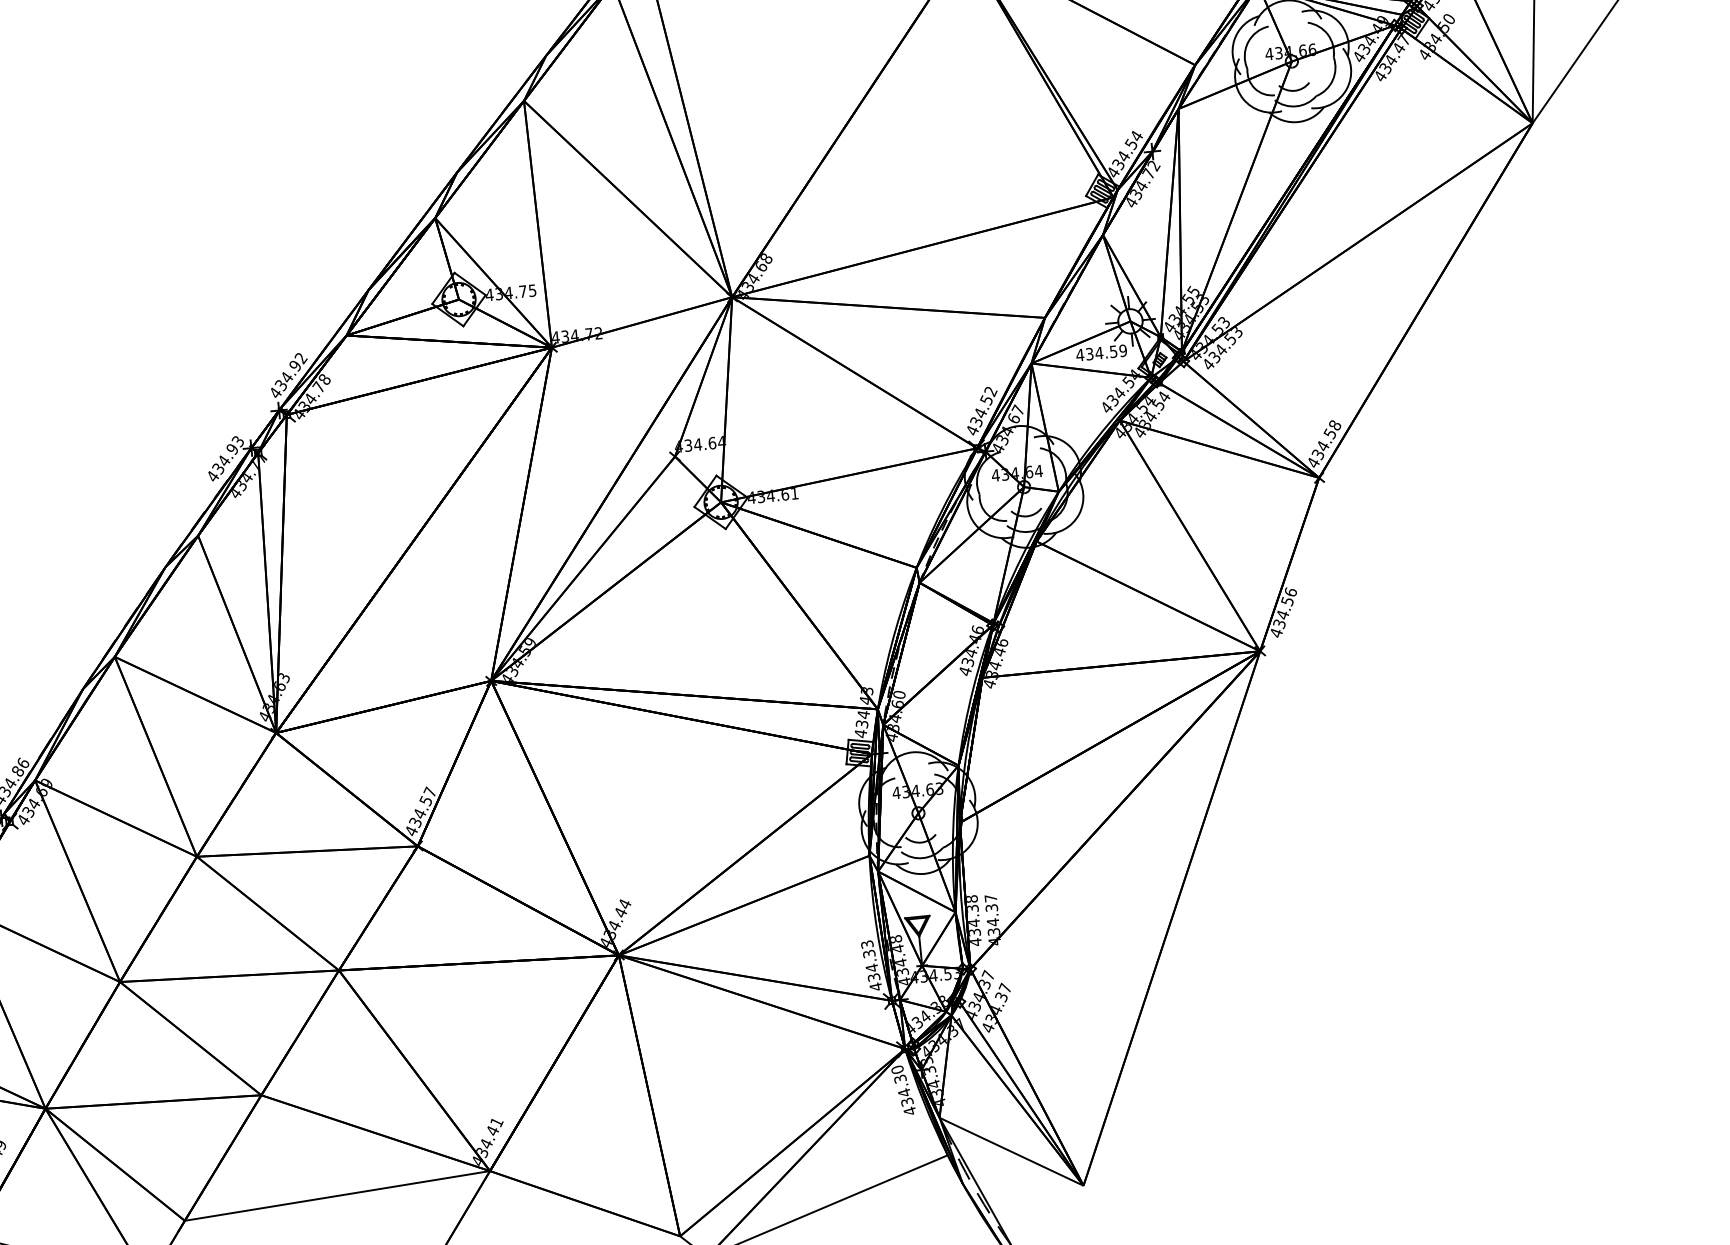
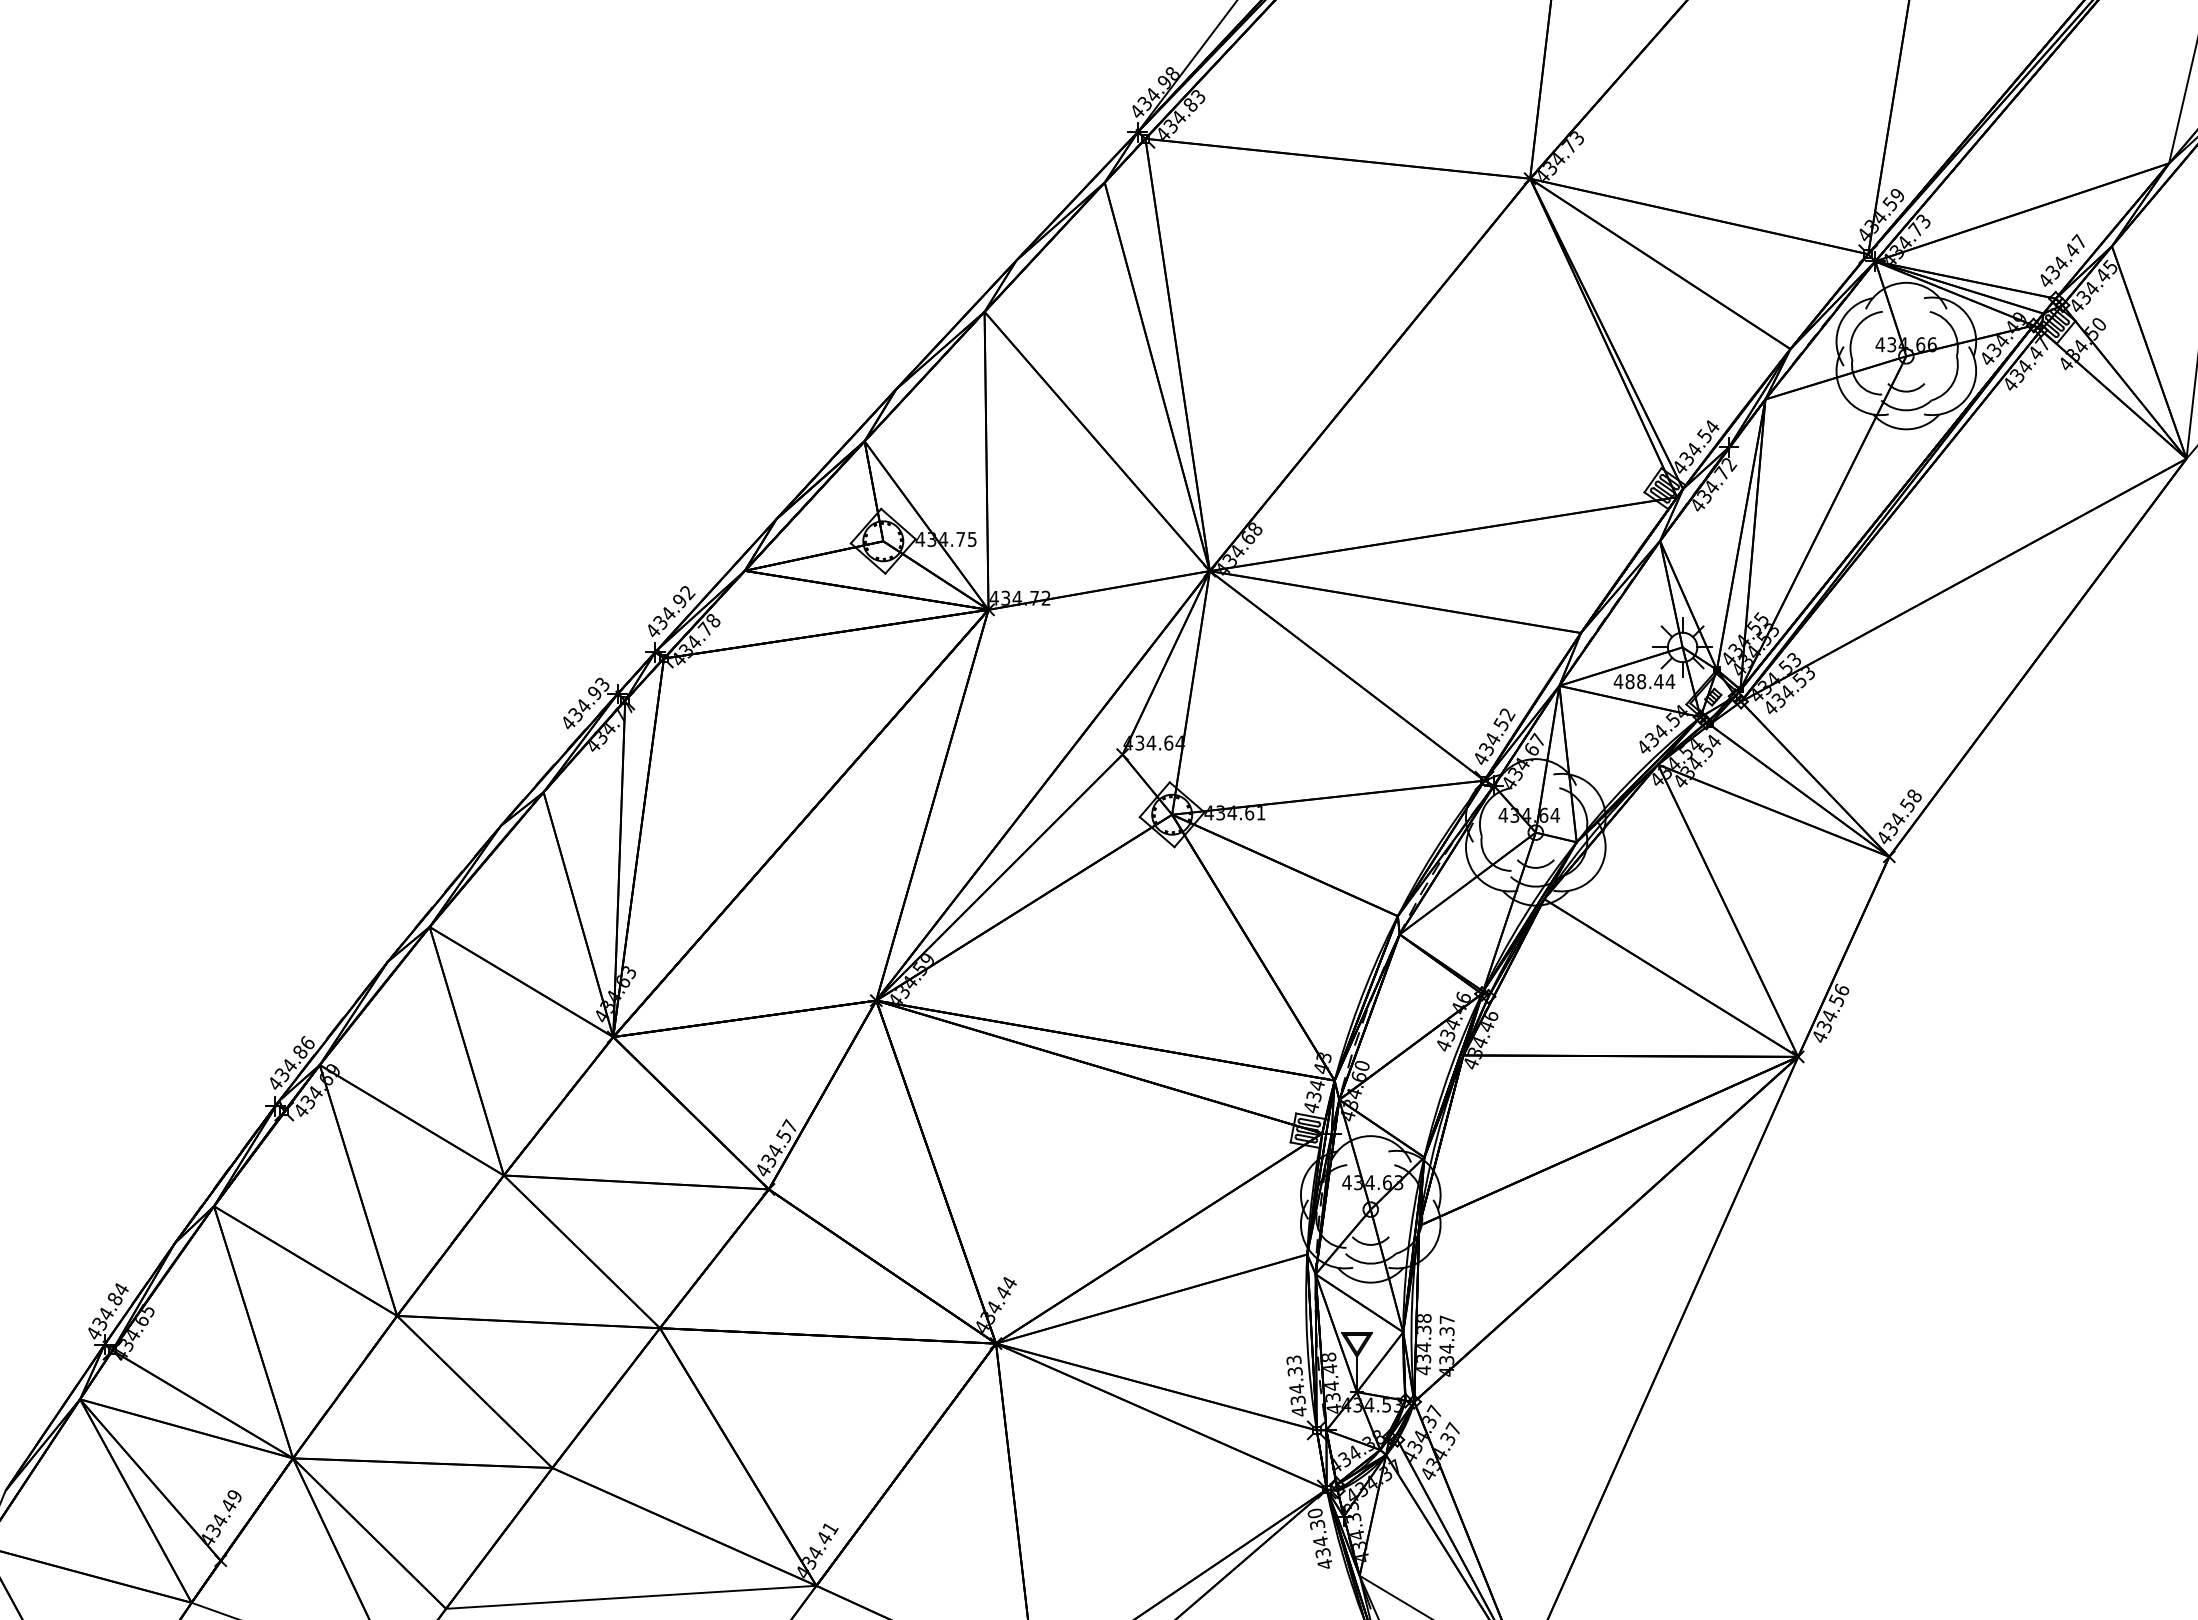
text: (1106, 352) -> (1650, 681), 434.59 -> 488.44

